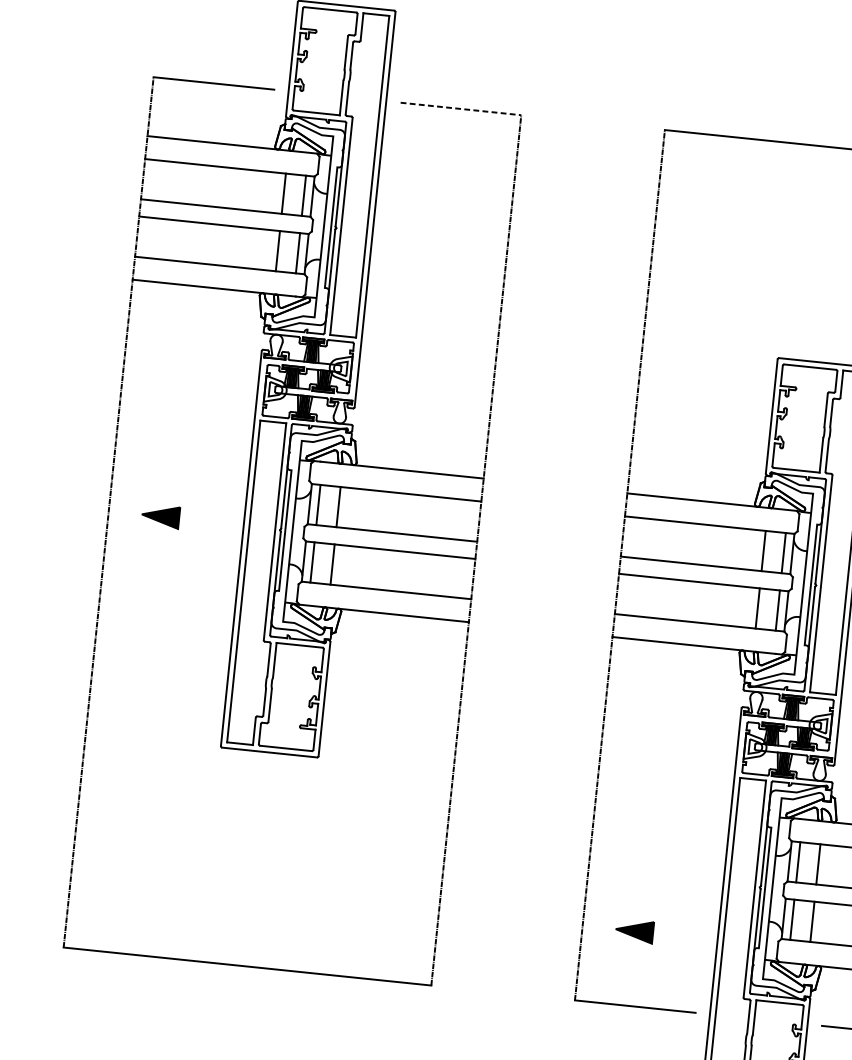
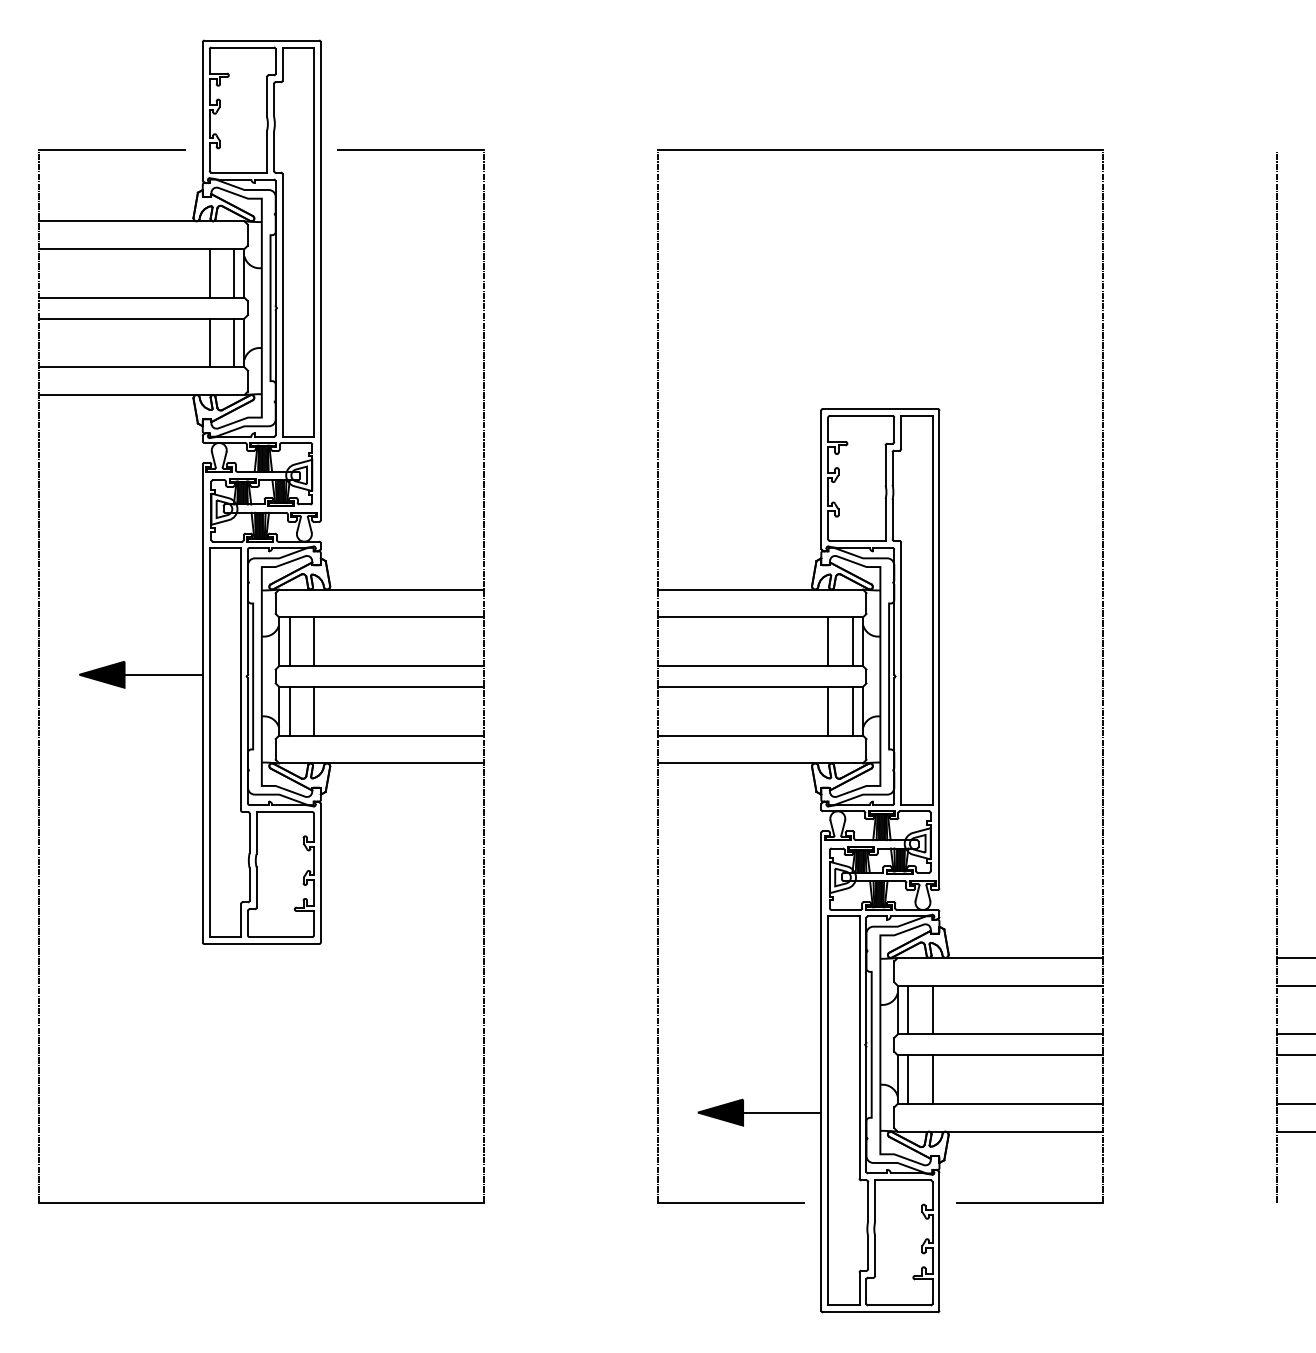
line: (461, 109) -> (411, 150), dashed -> solid
line: (211, 521) -> (163, 674), added
line: (685, 936) -> (782, 1112), added

